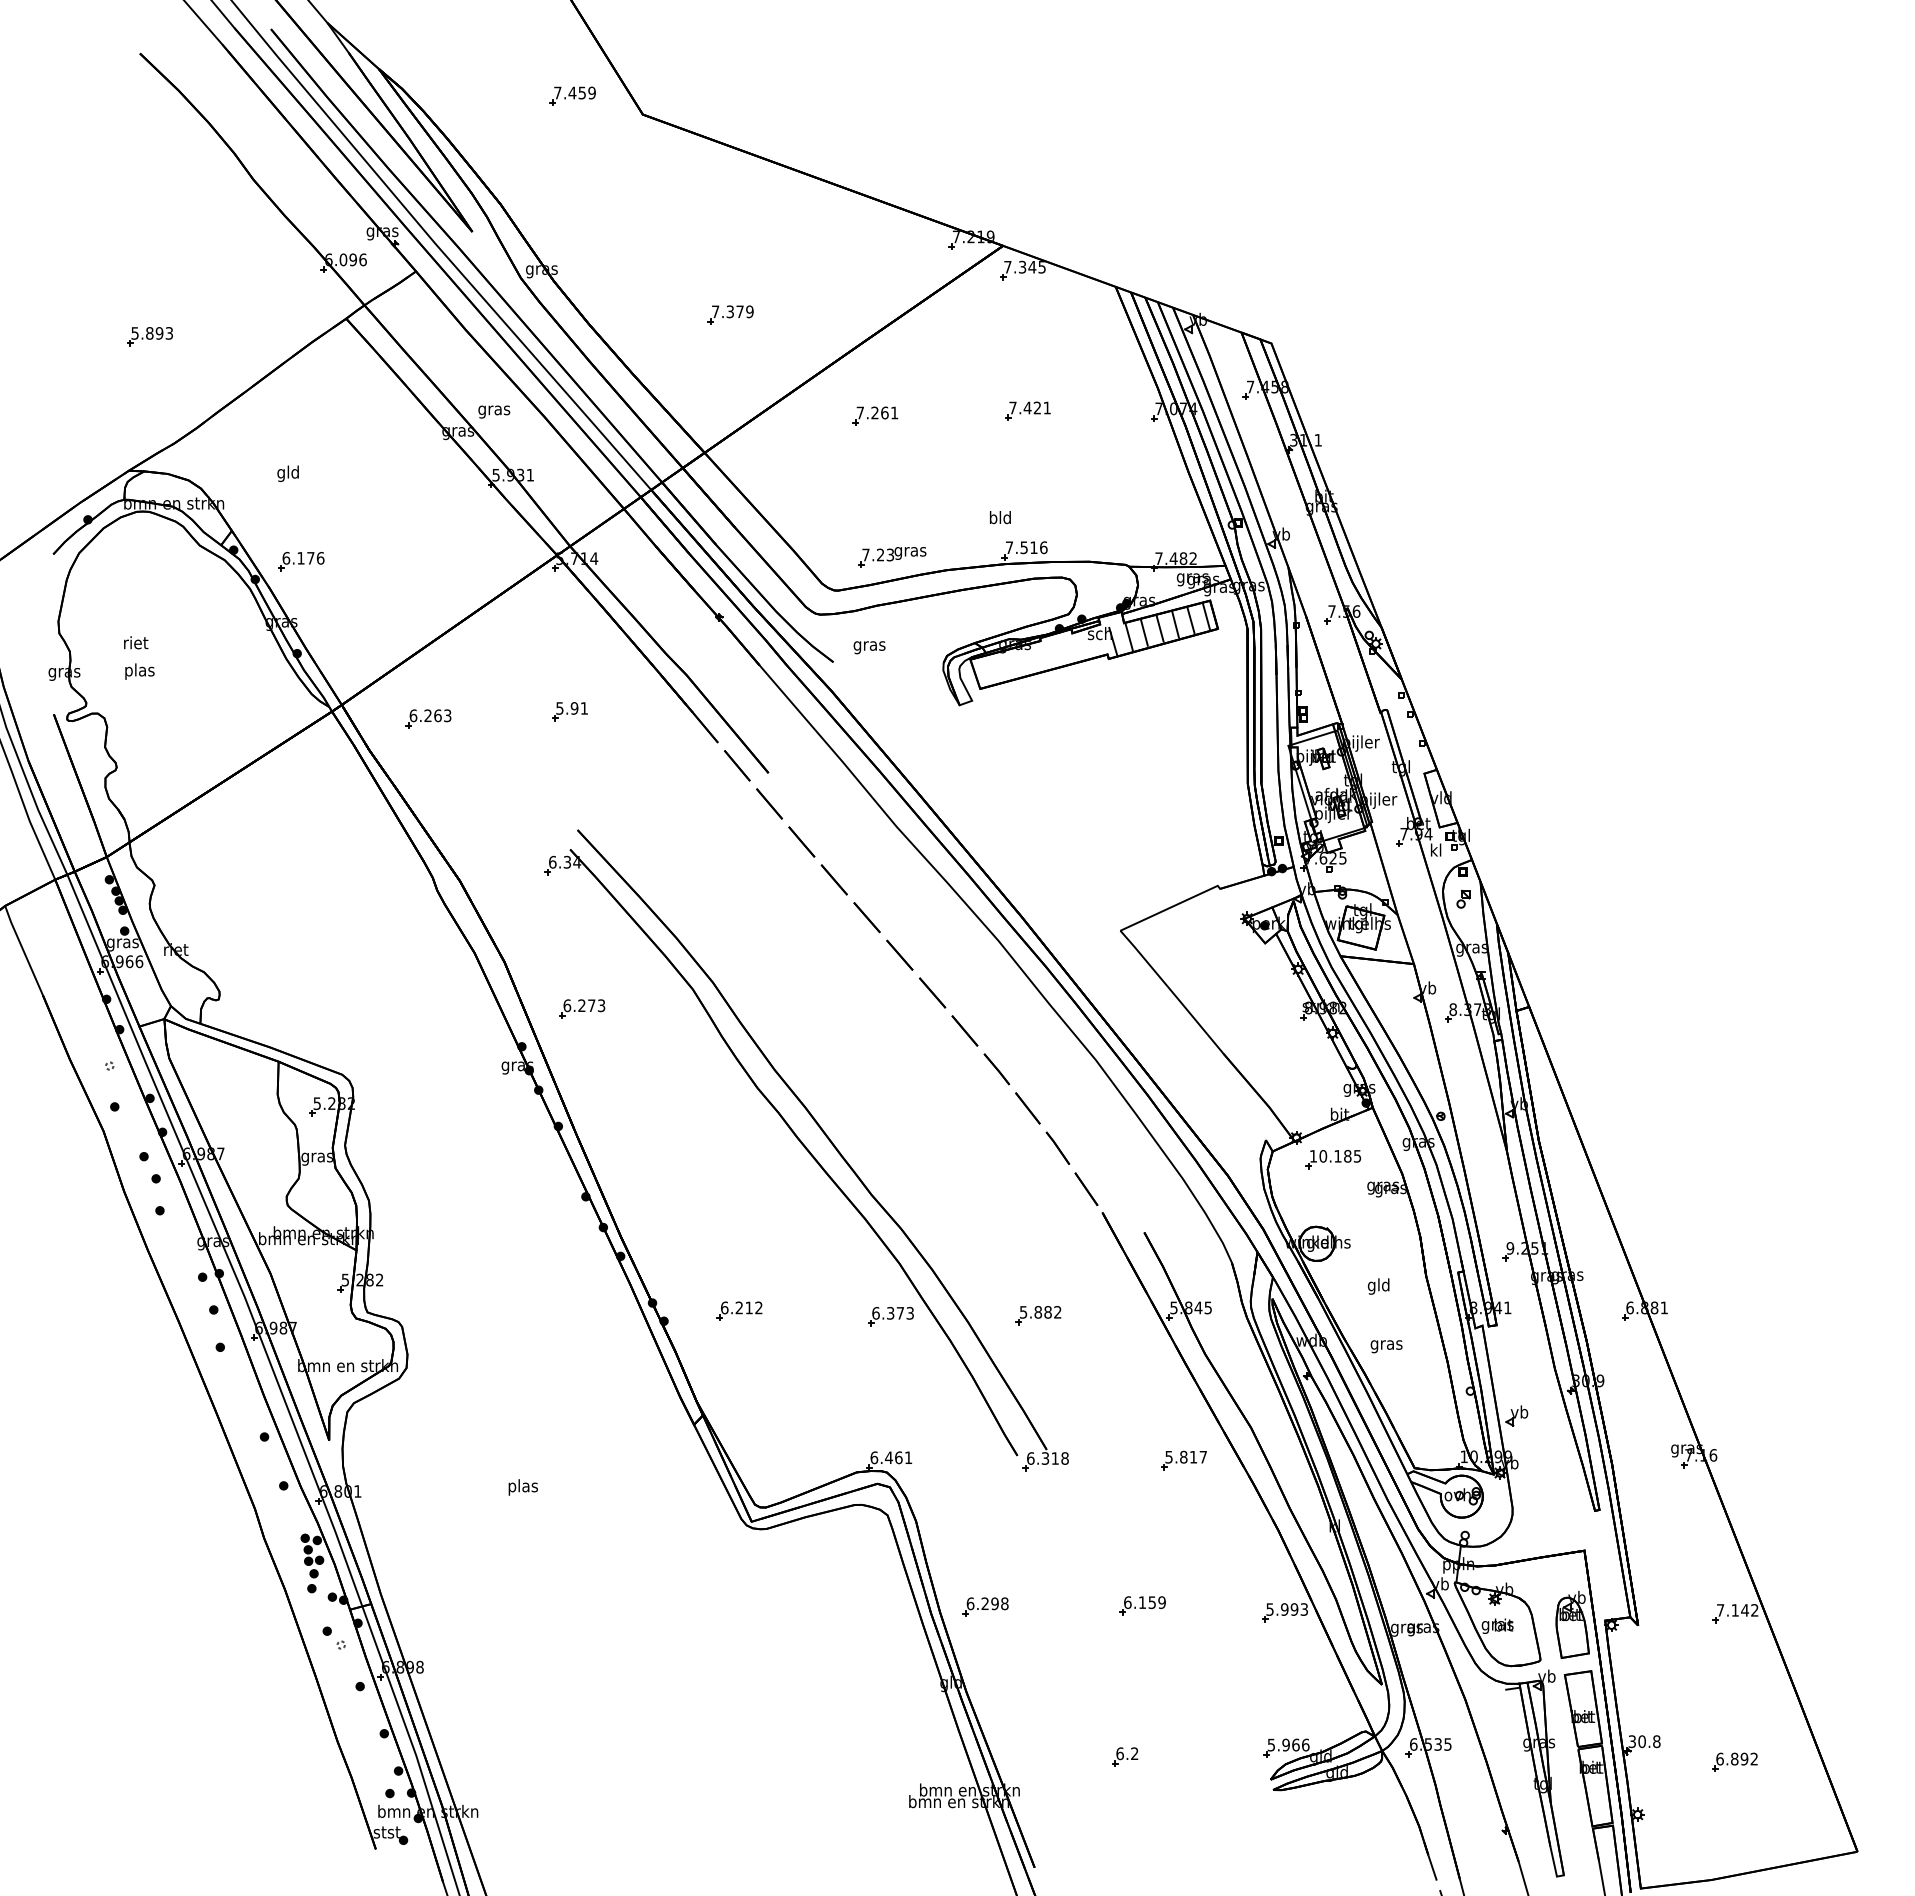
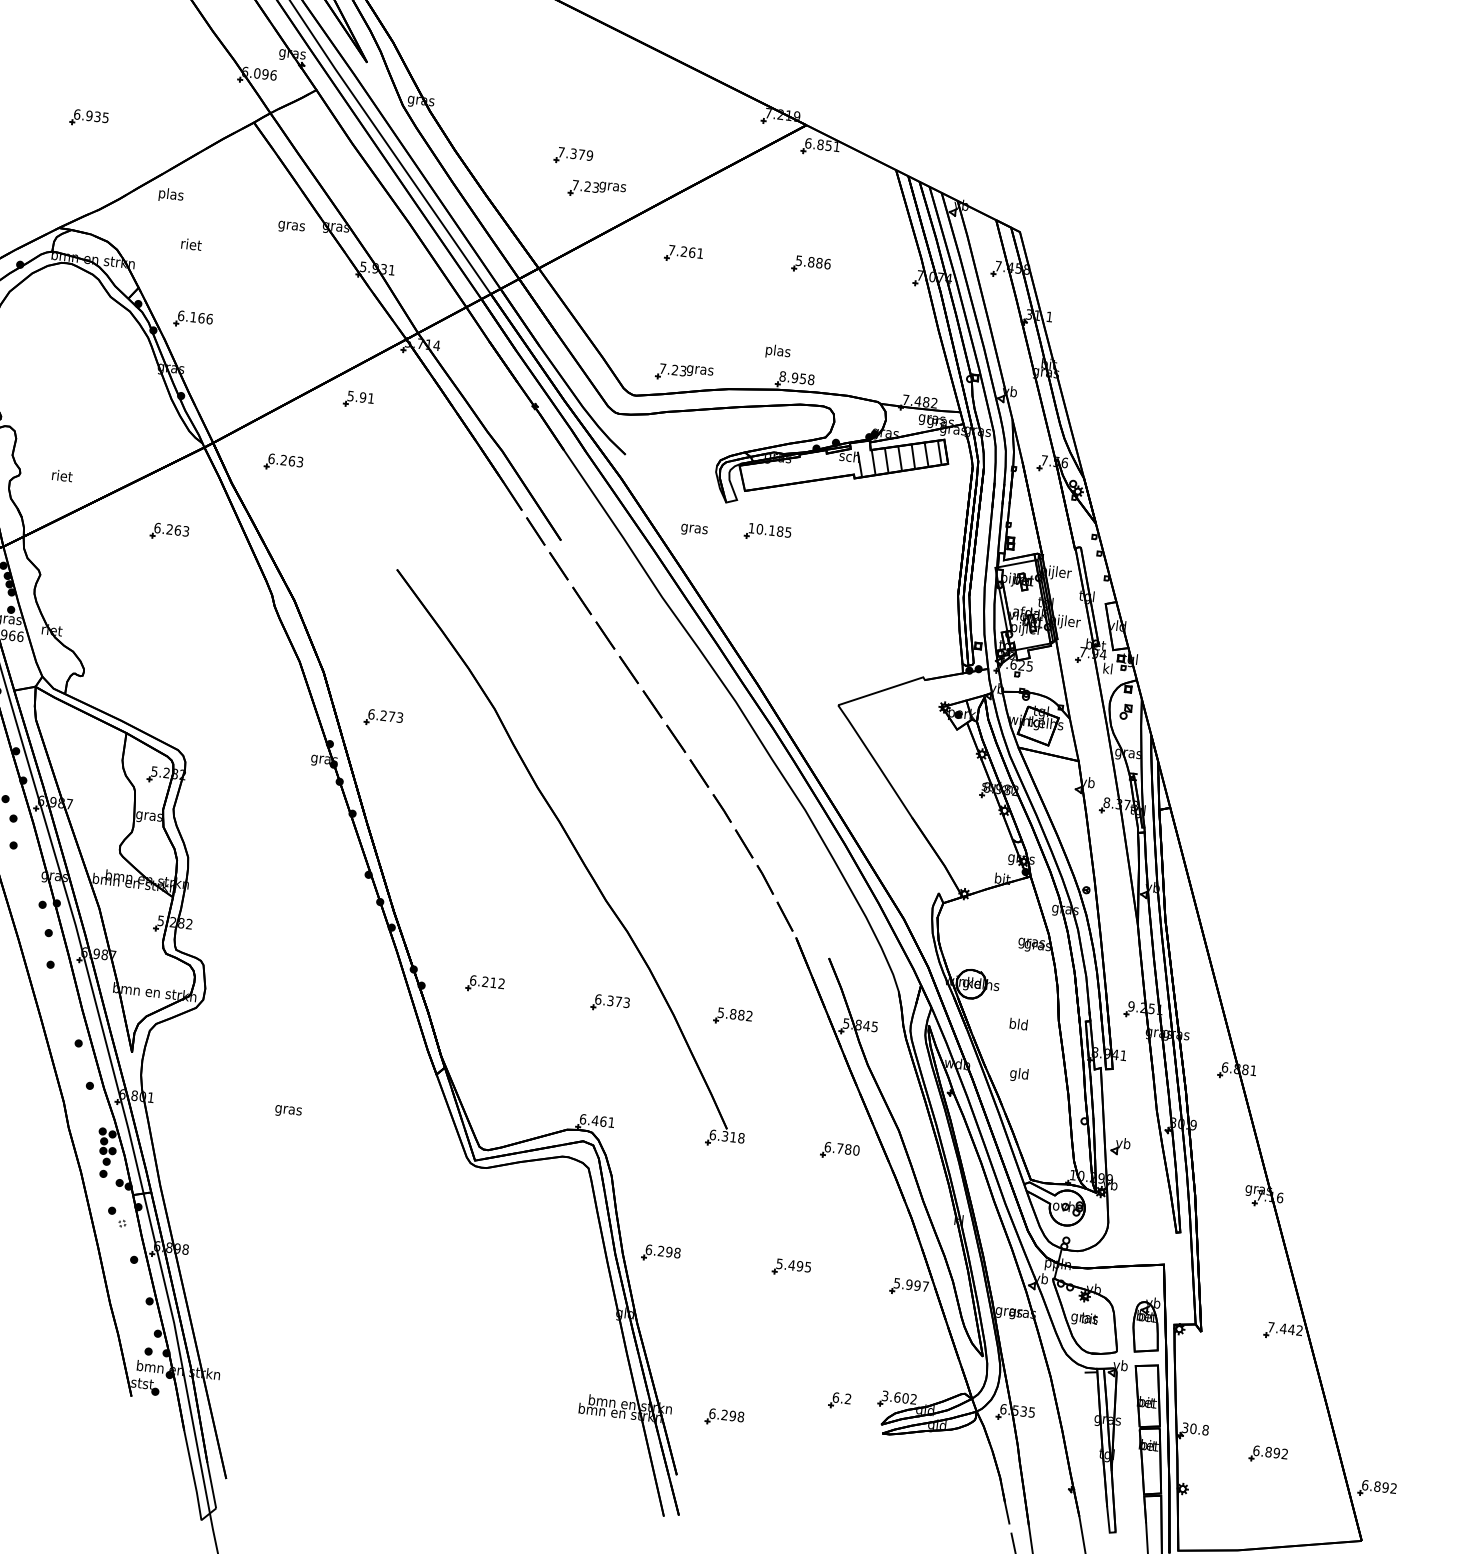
text: (1024, 266) -> (822, 144), 7.345 -> 6.851
text: (151, 333) -> (90, 116), 5.893 -> 6.935
part: (763, 351) -> (597, 189), added
text: (1030, 407) -> (813, 262), 7.421 -> 5.886
text: (494, 411) -> (291, 226), moved
text: (288, 473) -> (191, 245), gld -> riet
text: (1000, 519) -> (778, 352), bld -> plas
text: (1026, 547) -> (796, 377), 7.516 -> 8.958
text: (310, 558) -> (201, 318), 6.176 -> 6.166
text: (136, 642) -> (62, 475), moved
text: (869, 647) -> (694, 530), moved
text: (139, 671) -> (170, 195), moved
part: (569, 711) -> (358, 399), moved
part: (302, 816) -> (169, 531), added
part: (796, 1138) -> (549, 846), removed
part: (1333, 1159) -> (768, 532), moved
text: (1371, 1286) -> (1012, 1024), gld -> bld
text: (1386, 1344) -> (1019, 1074), gras -> gld
text: (1186, 1456) -> (842, 1148), 5.817 -> 6.780
text: (522, 1487) -> (288, 1110), plas -> gras
text: (1144, 1602) -> (793, 1265), 6.159 -> 5.495
text: (1303, 1609) -> (924, 1286), 5.993 -> 5.997
text: (1735, 1610) -> (1283, 1328), 7.142 -> 7.442
text: (1288, 1744) -> (899, 1397), 5.966 -> 3.602
part: (1125, 1756) -> (840, 1400), moved
part: (1868, 1787) -> (1377, 1488), added
part: (1083, 1792) -> (724, 1417), added

